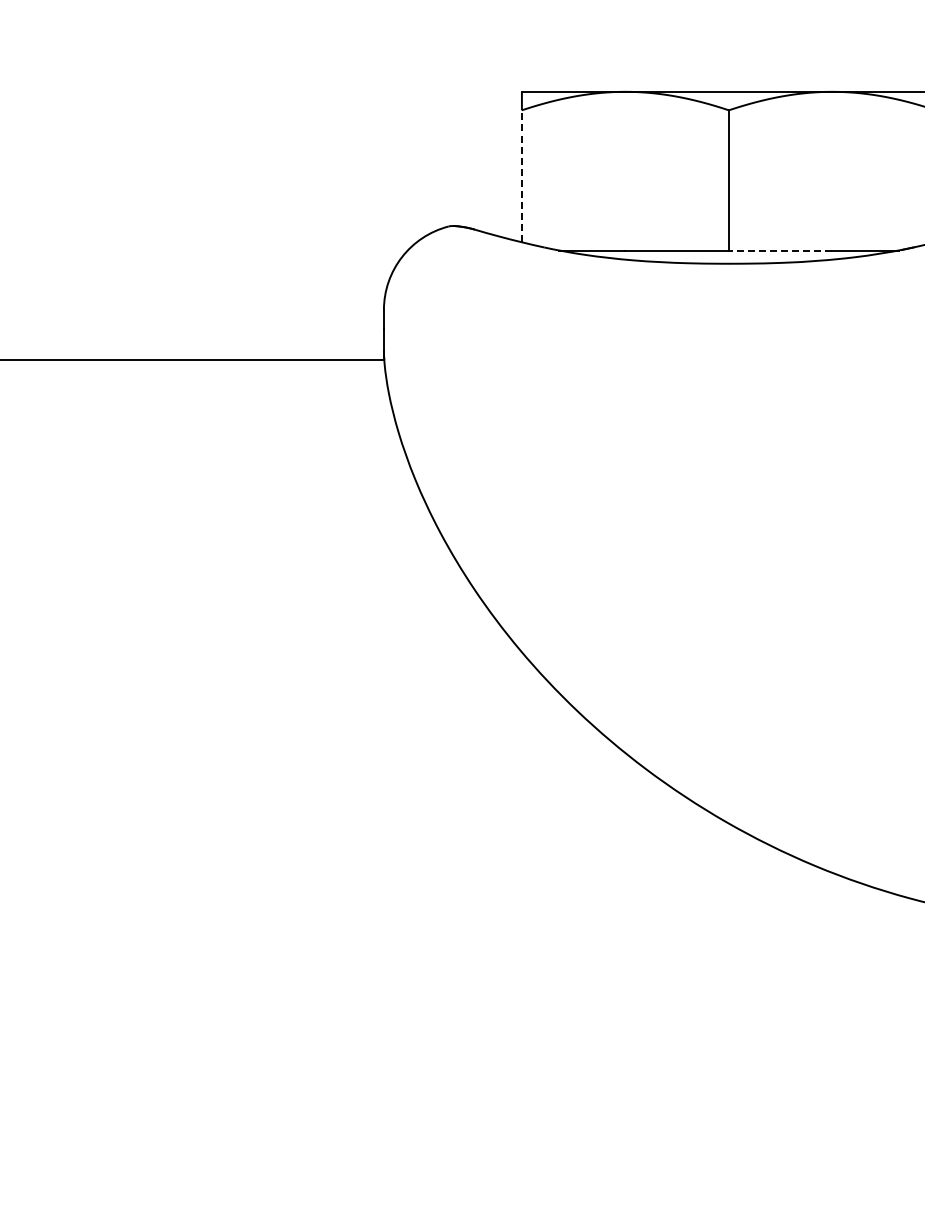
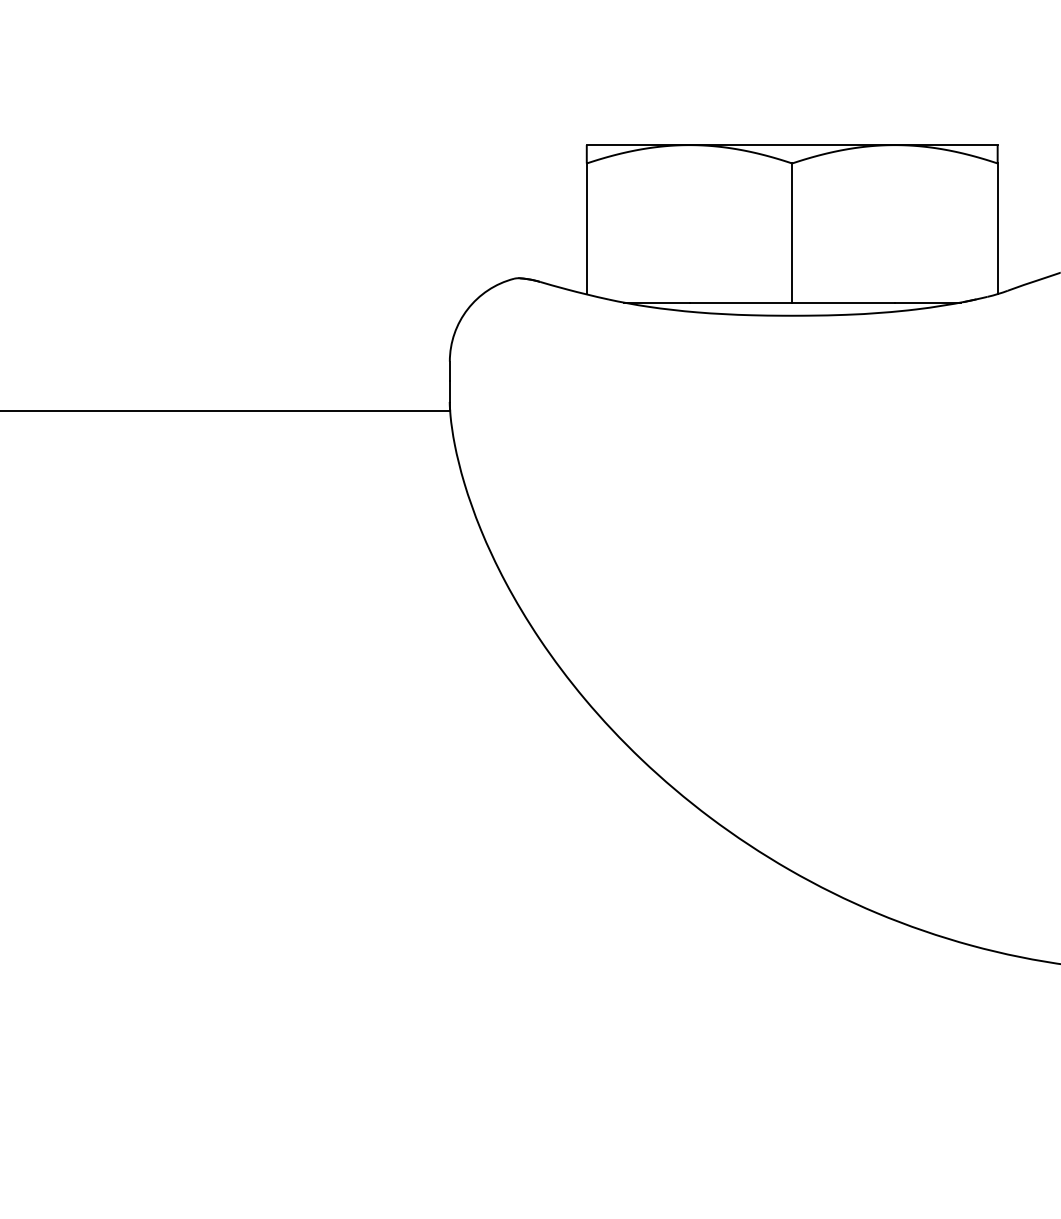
line: (521, 175) -> (586, 228), dashed -> solid
line: (780, 250) -> (843, 302), dashed -> solid

